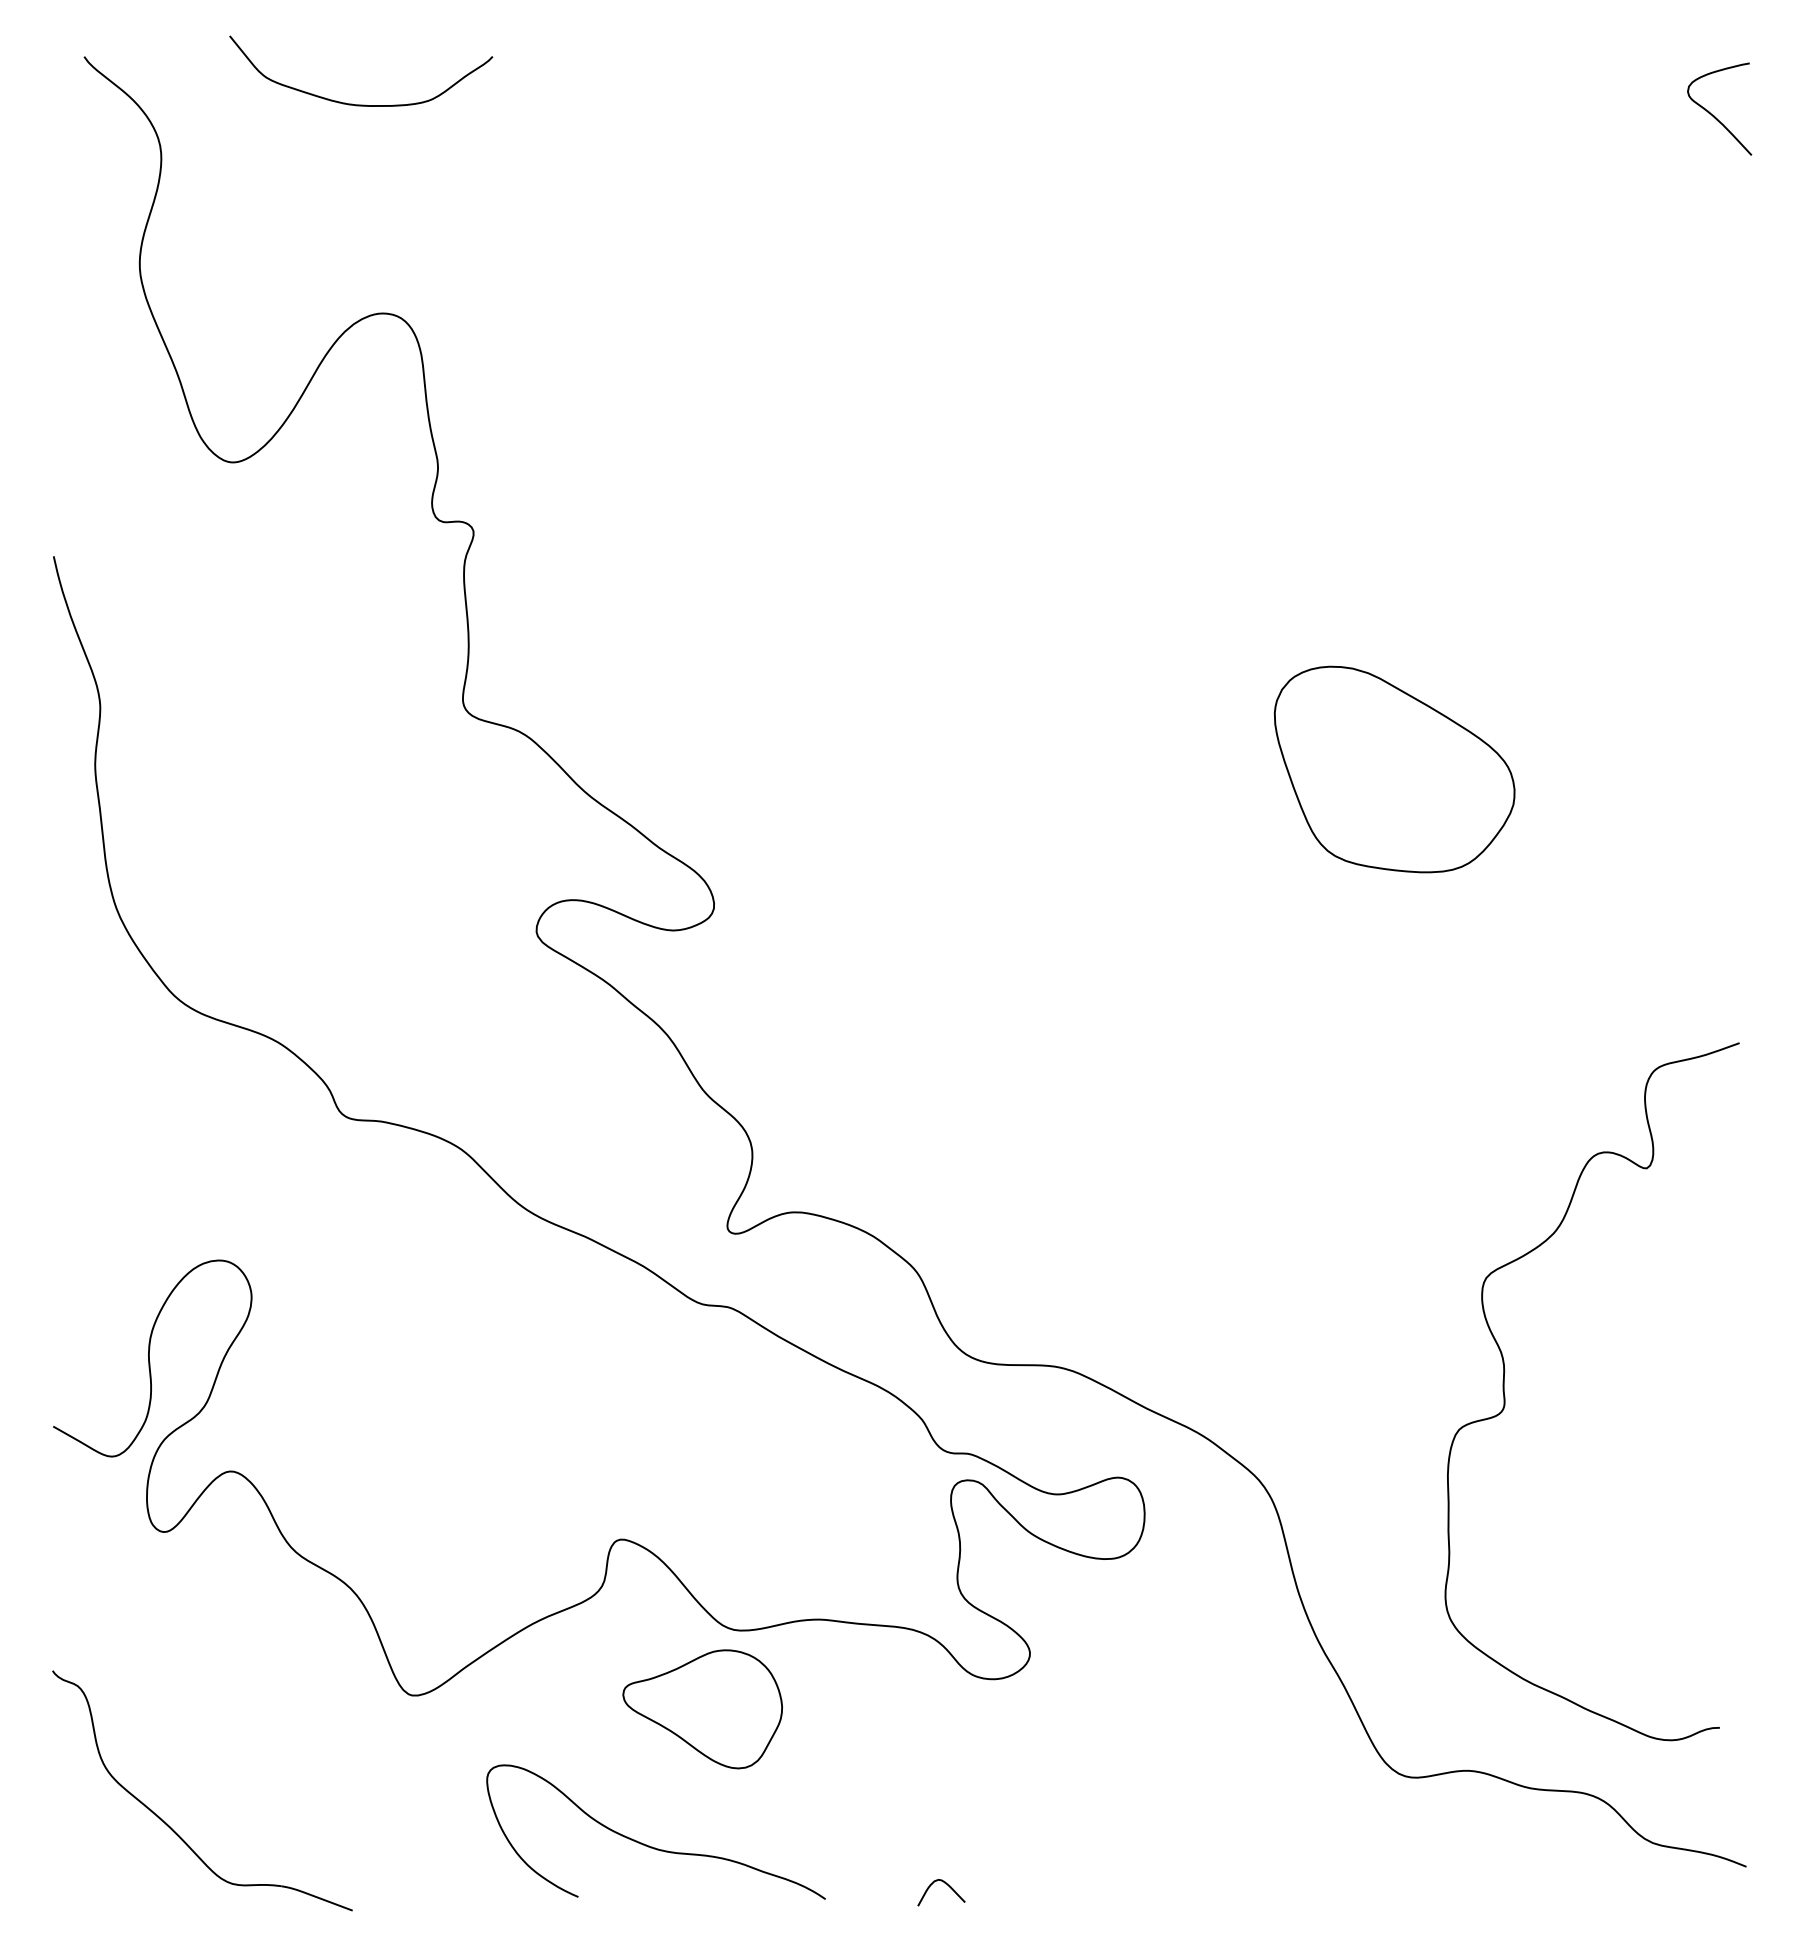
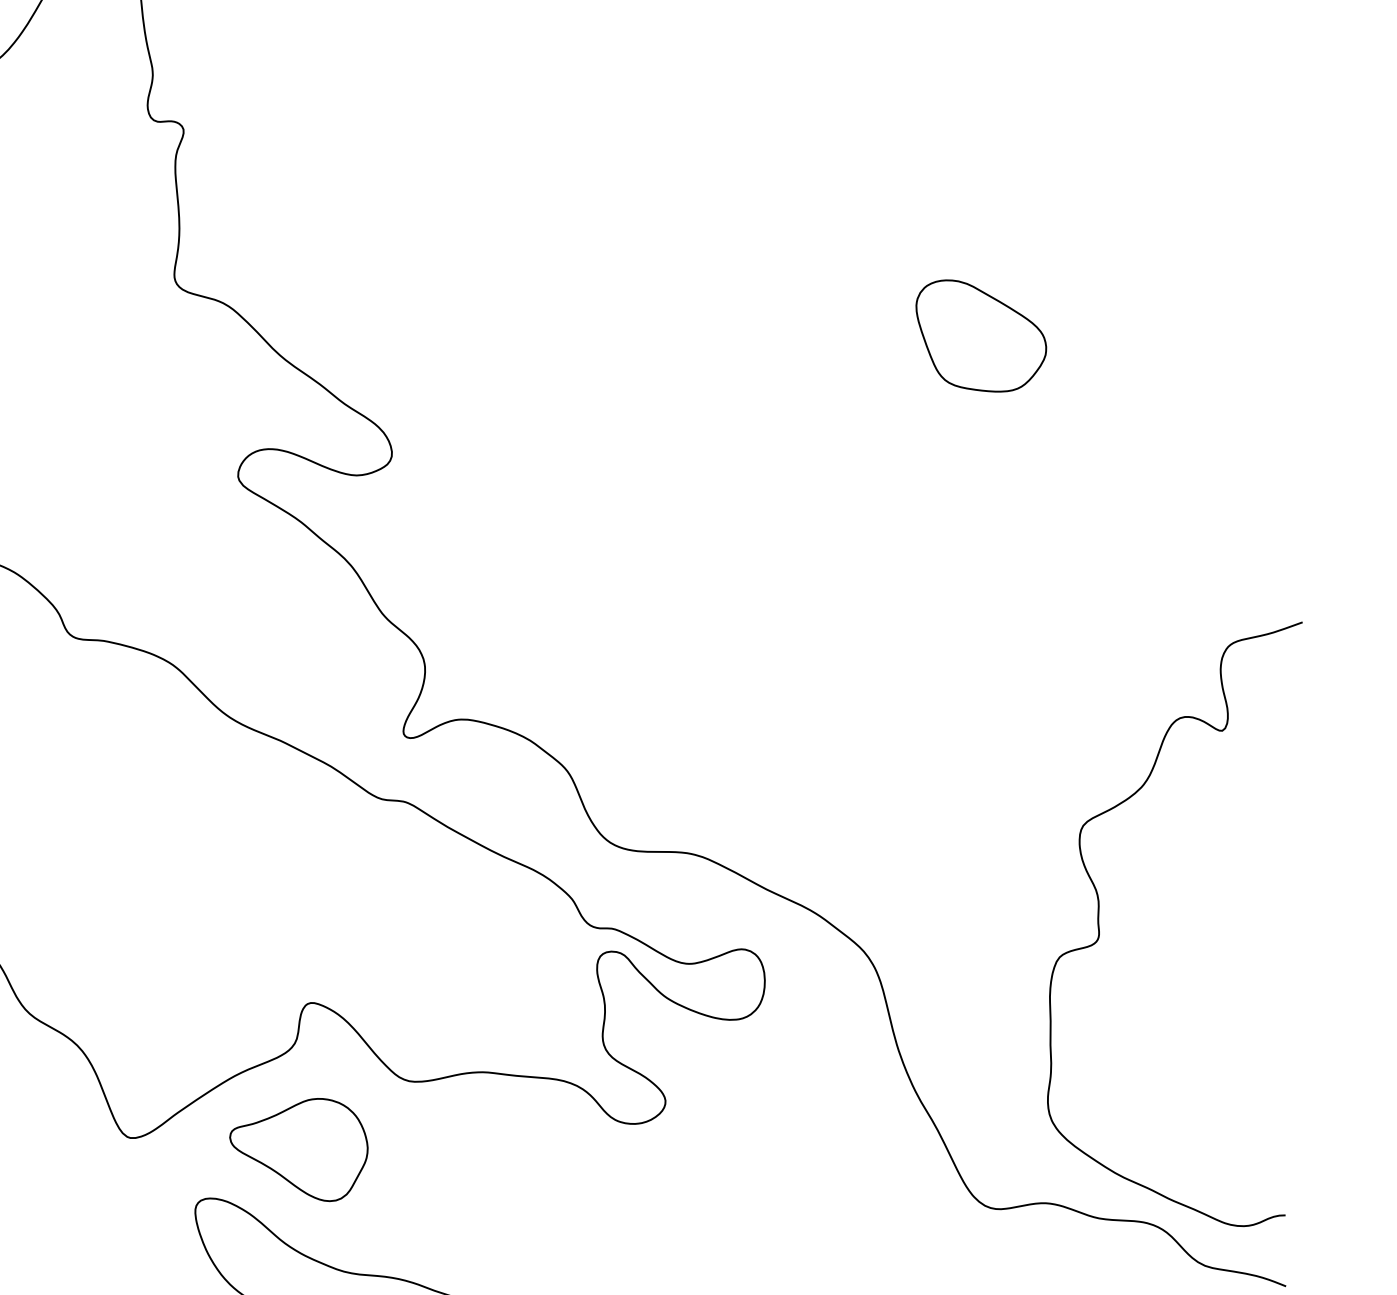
part: (1394, 769) -> (981, 335), size x0.62
curve: (1505, 1396) -> (1099, 928), moved
part: (702, 1709) -> (298, 1150), moved

